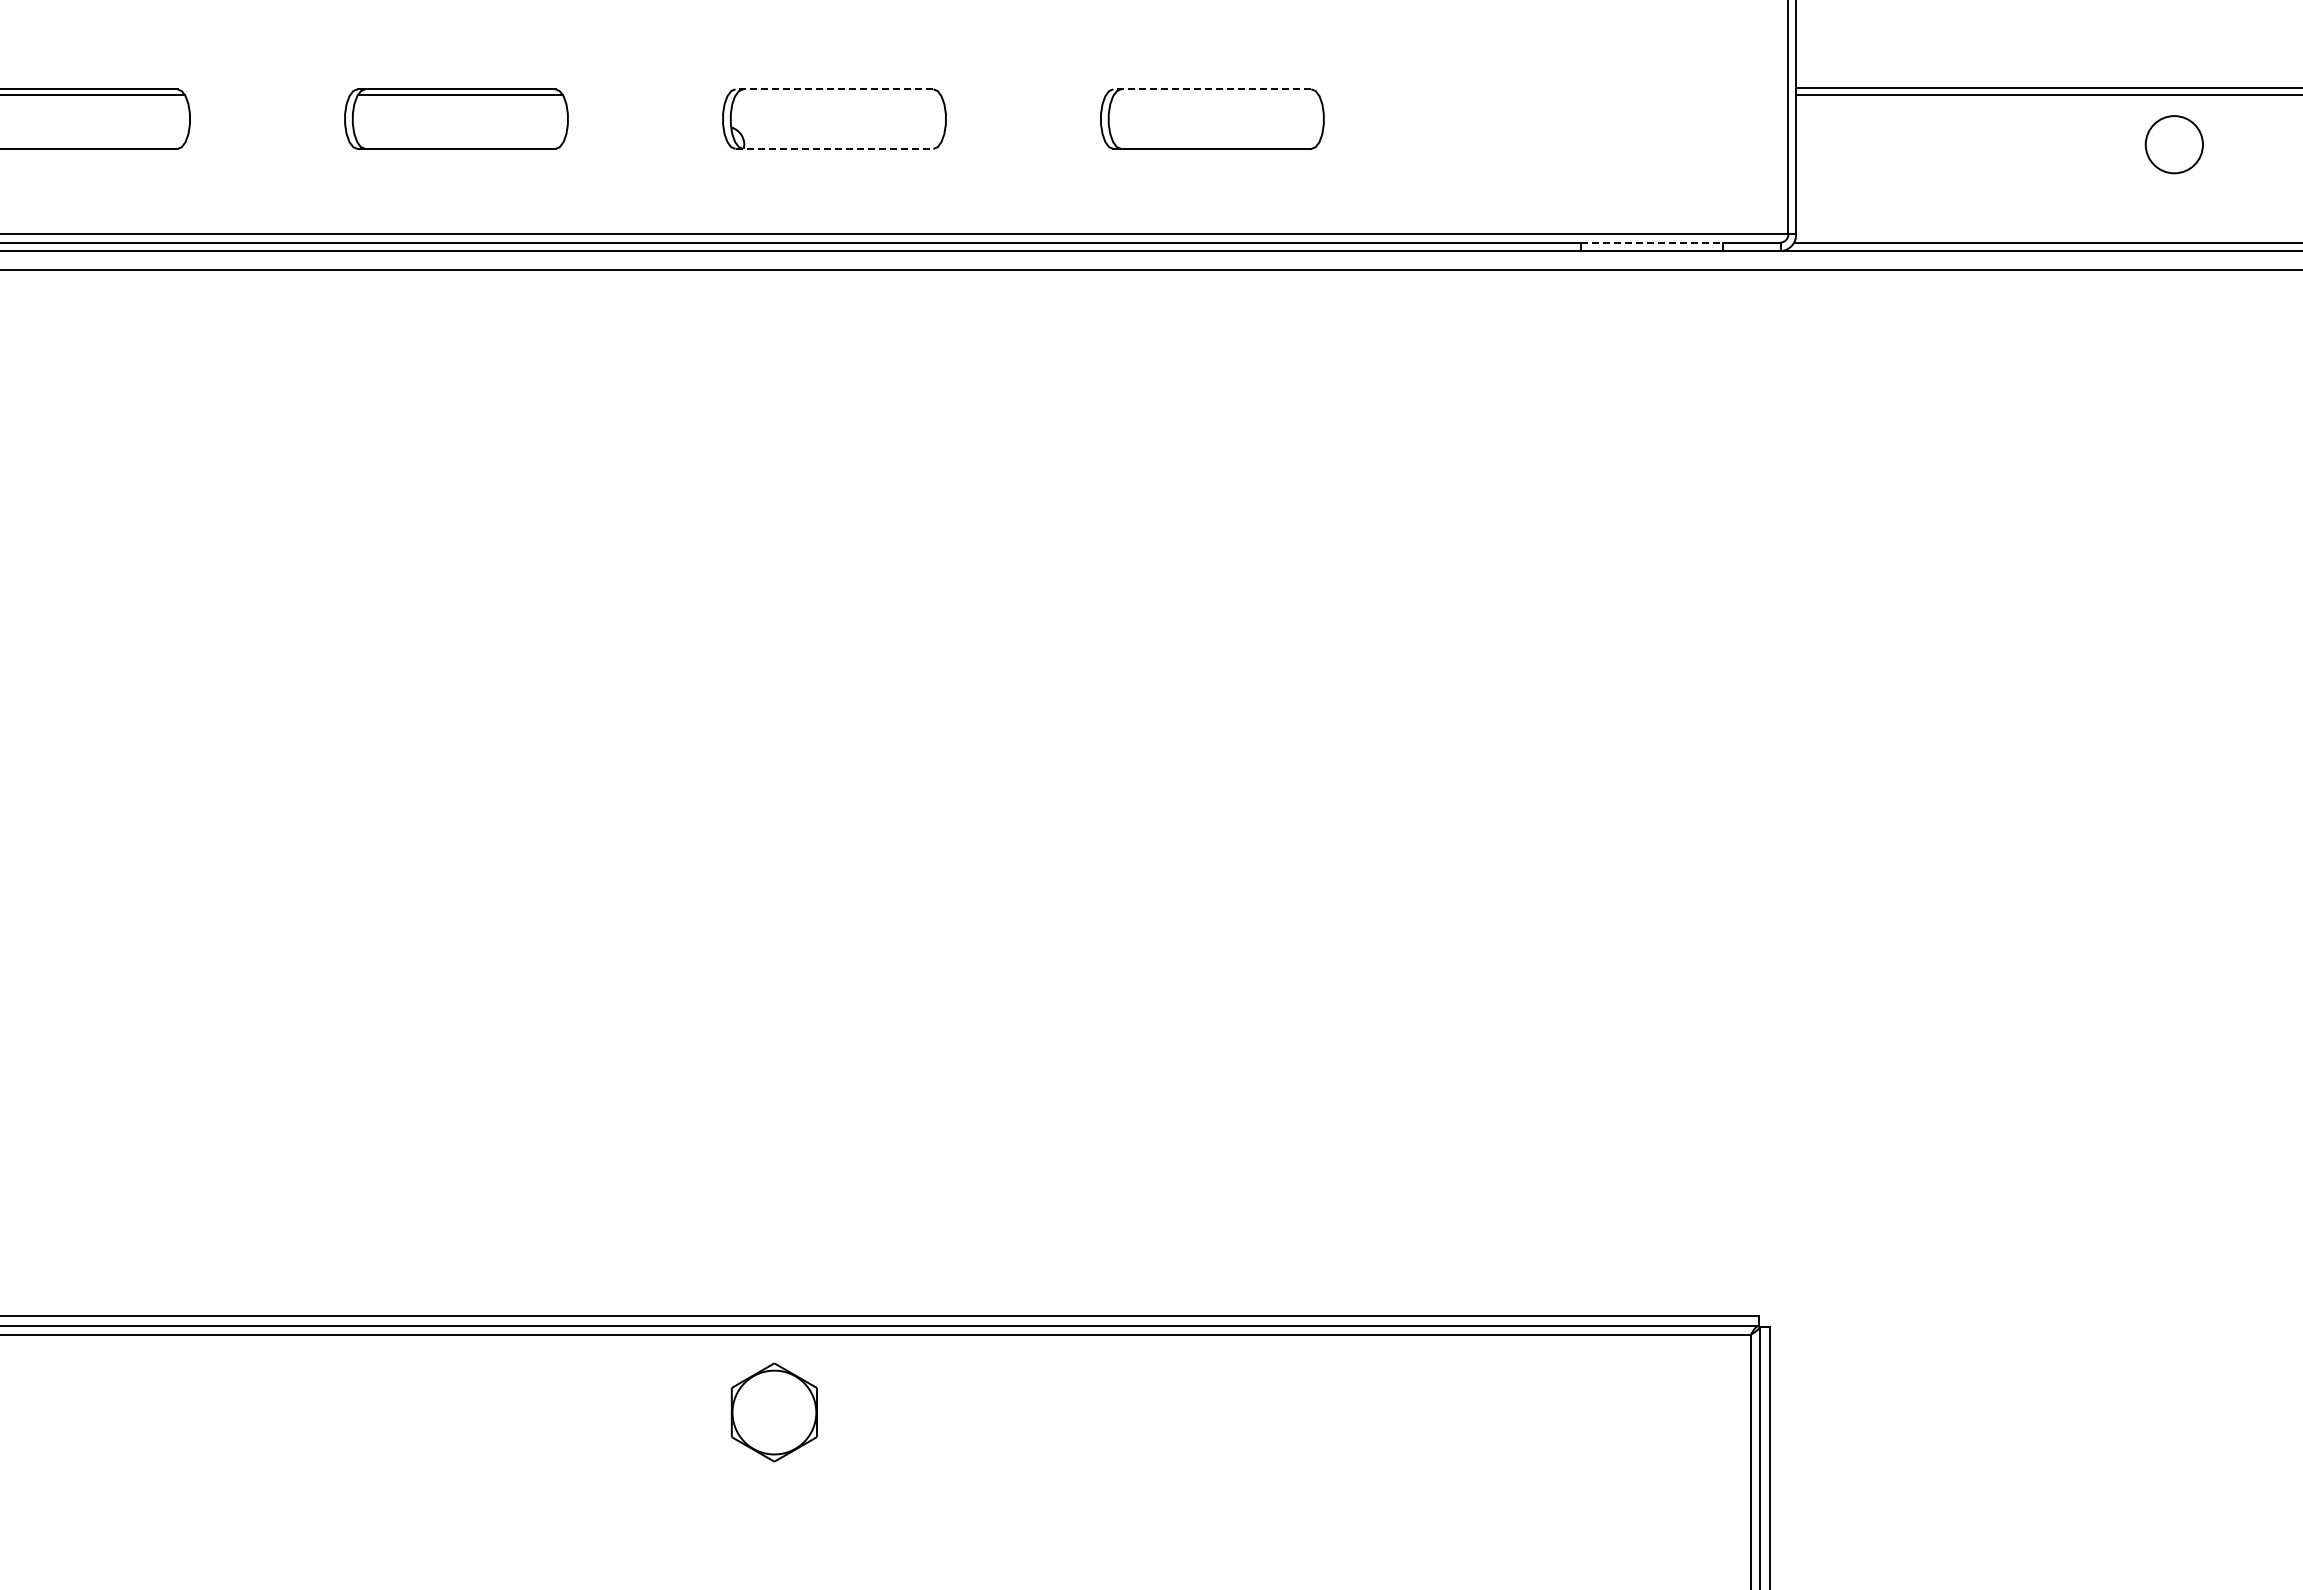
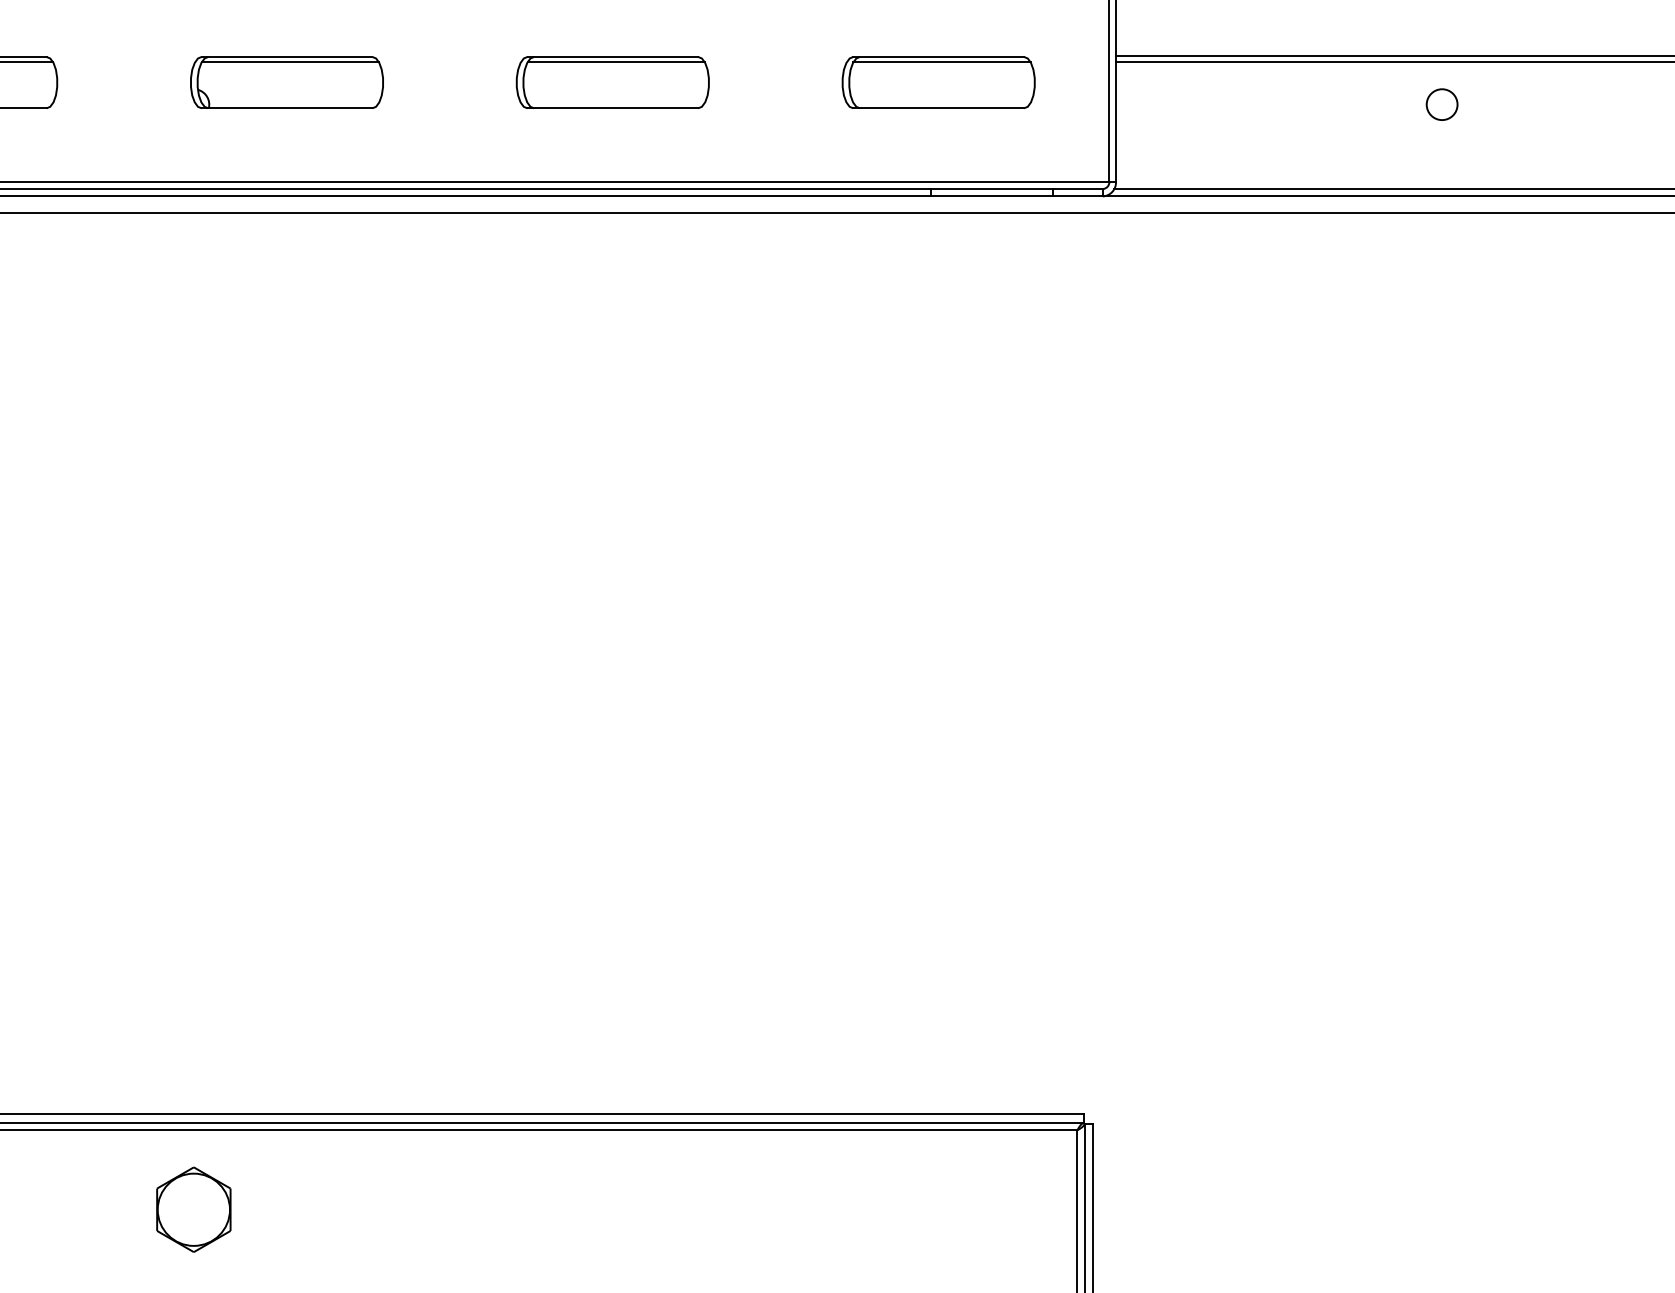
line: (834, 89) -> (287, 57), dashed -> solid
line: (1212, 89) -> (612, 57), dashed -> solid
line: (838, 95) -> (290, 62), added
line: (1215, 95) -> (615, 62), added
part: (1590, 118) -> (938, 82), added
circle: (2174, 144) -> (1442, 104), size x0.62
line: (834, 148) -> (287, 107), dashed -> solid
line: (1652, 242) -> (992, 188), dashed -> solid
part: (773, 1412) -> (193, 1209), moved

